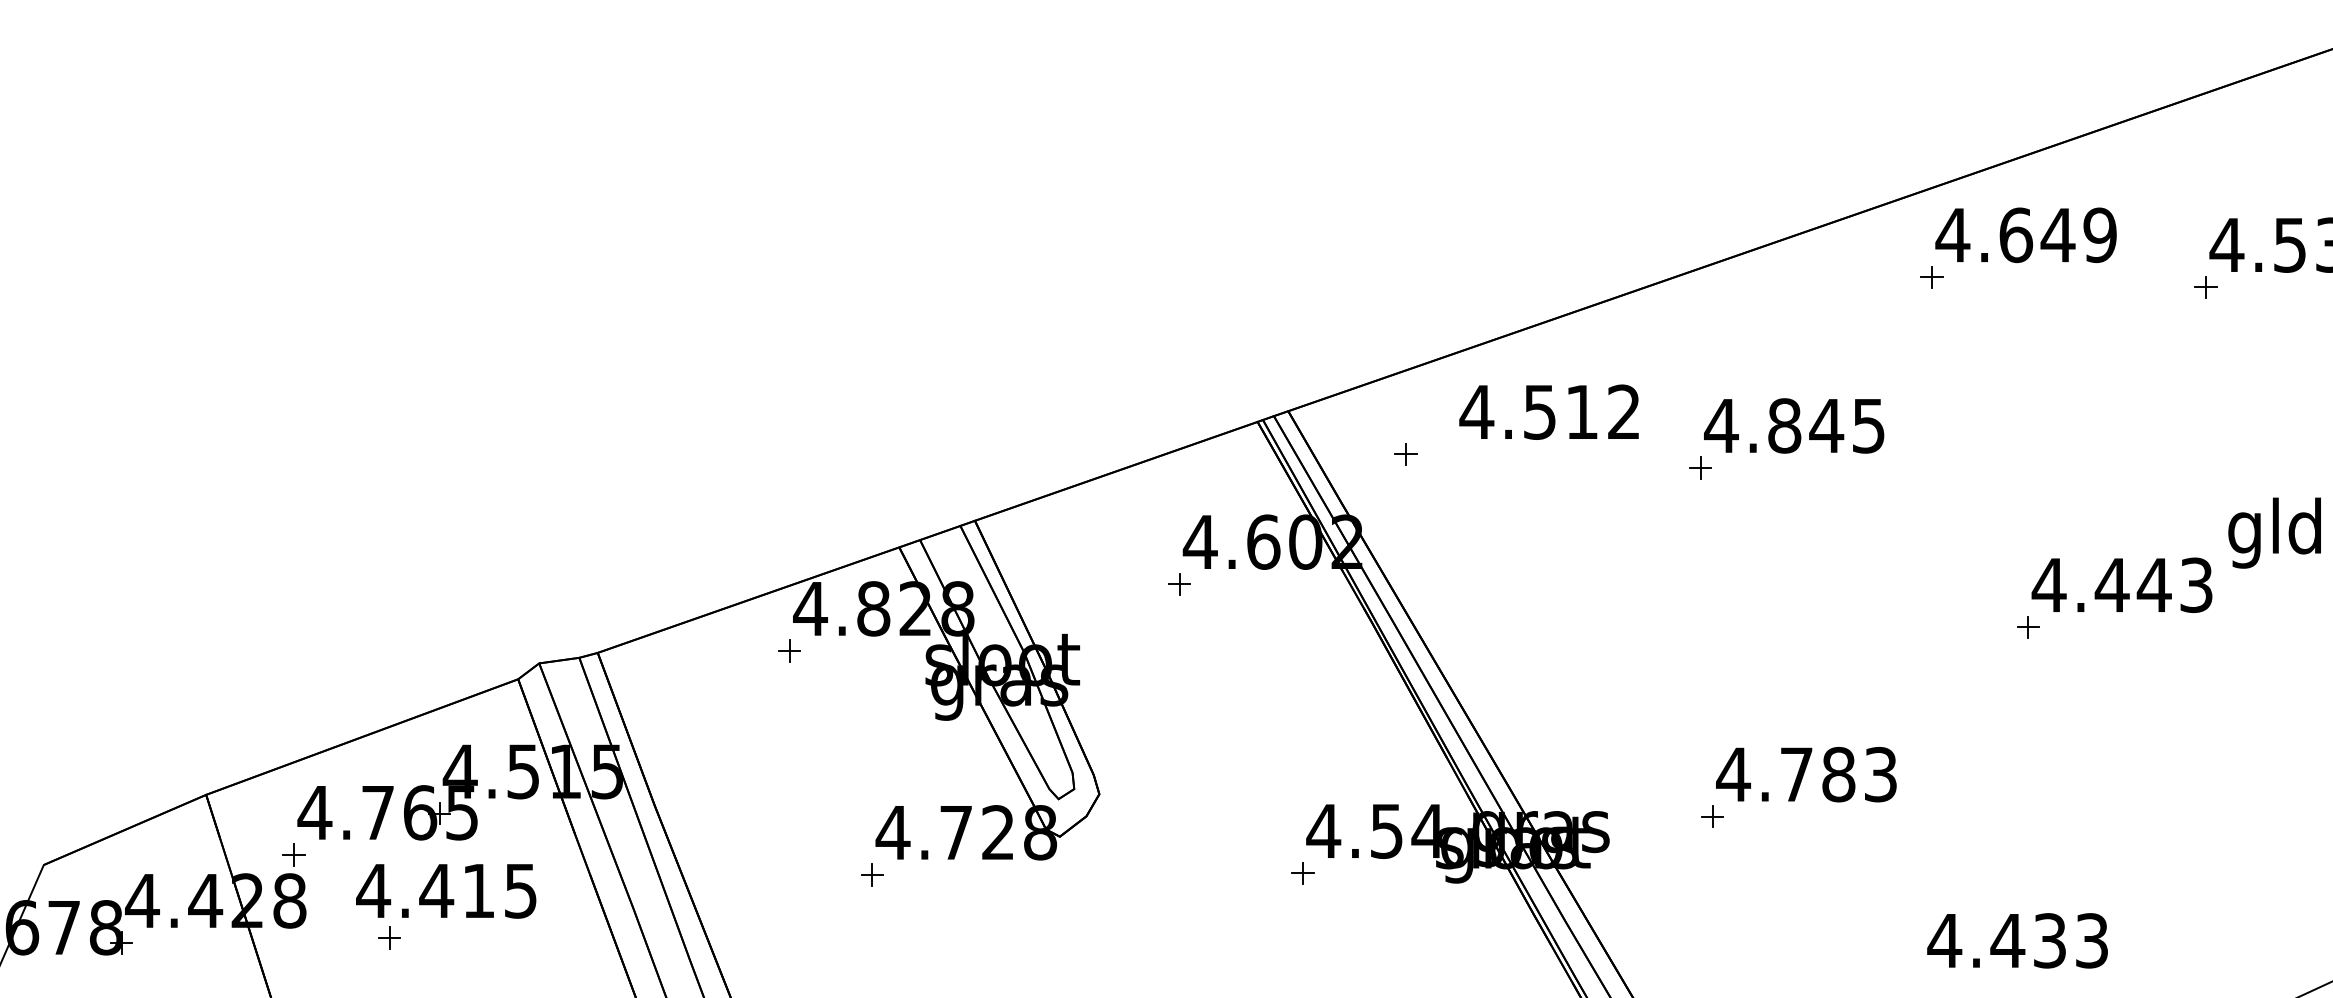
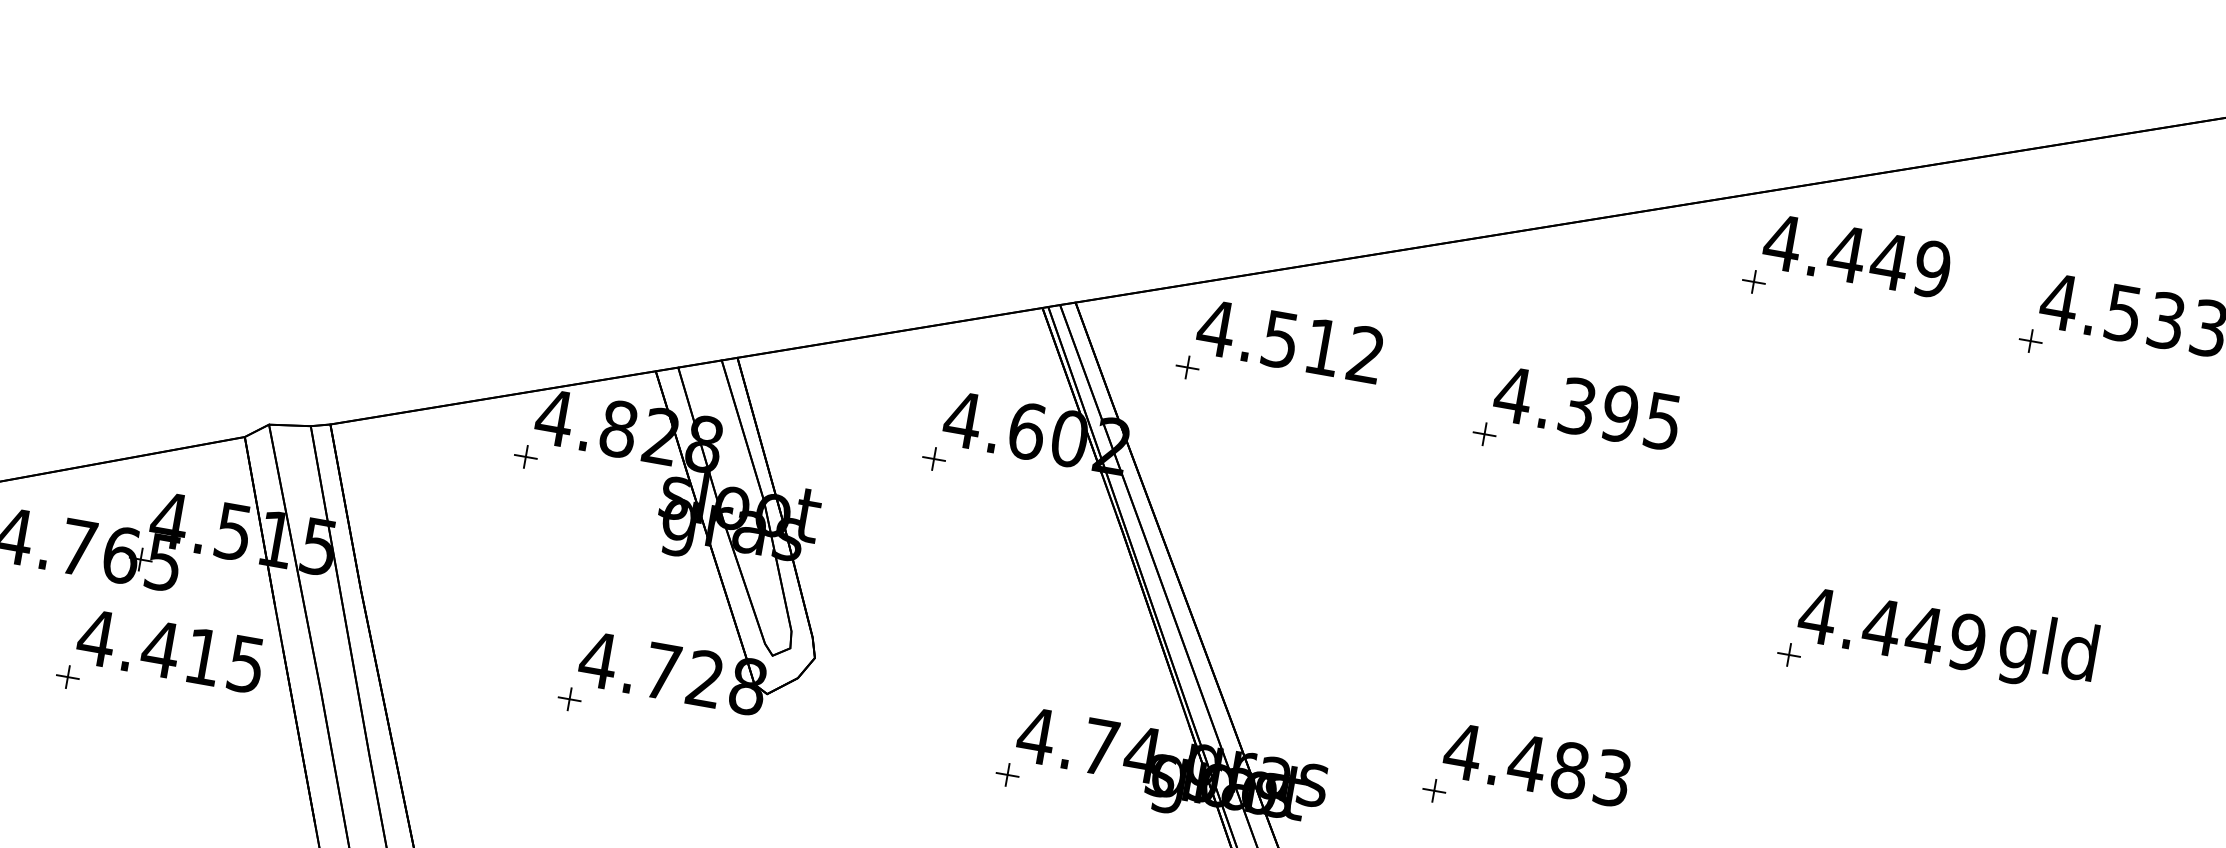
text: (2015, 235) -> (1846, 254), 4.649 -> 4.449
text: (1548, 411) -> (1289, 340), moved
text: (1806, 425) -> (1599, 409), 4.845 -> 4.395
text: (2274, 532) -> (2047, 652), moved
text: (2195, 584) -> (1966, 641), 4.443 -> 4.449
text: (1796, 774) -> (1527, 762), 4.783 -> 4.483
text: (1386, 831) -> (1100, 747), 4.54 -> 4.74
text: (446, 891) -> (170, 651), moved

